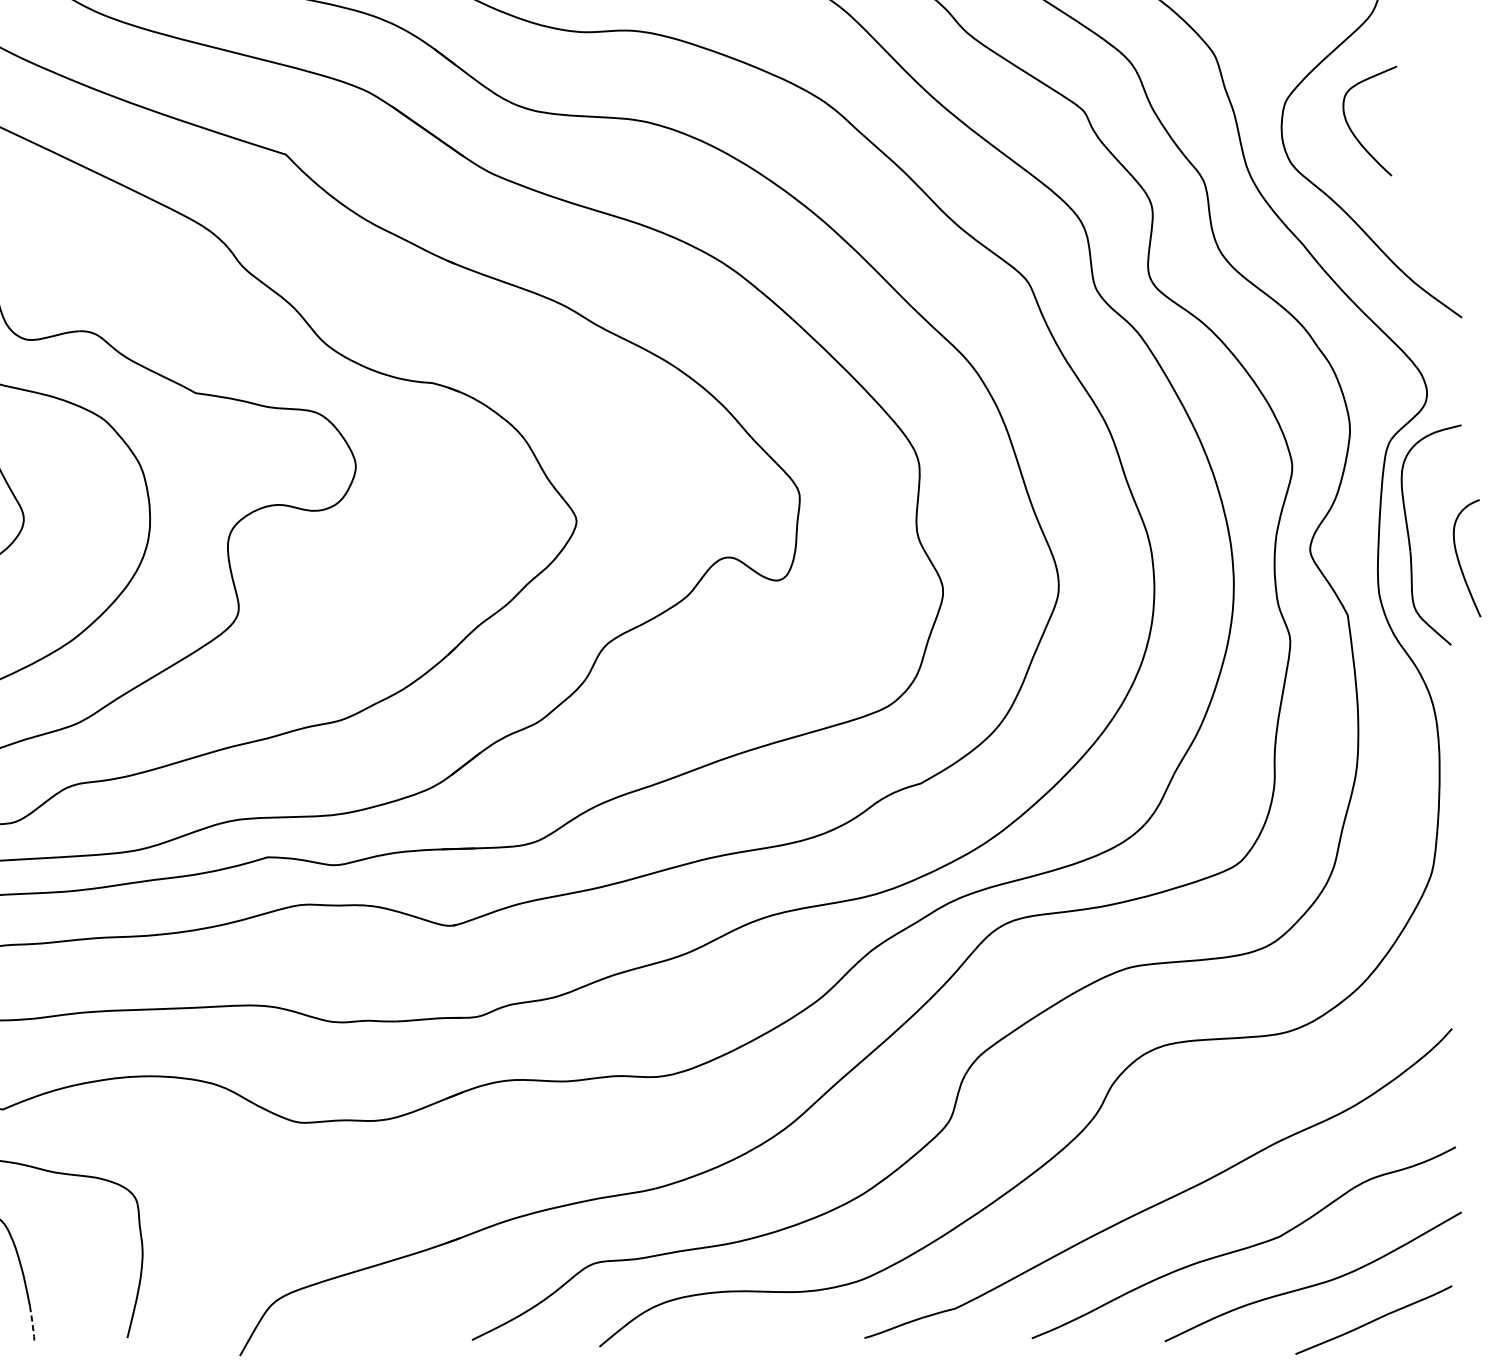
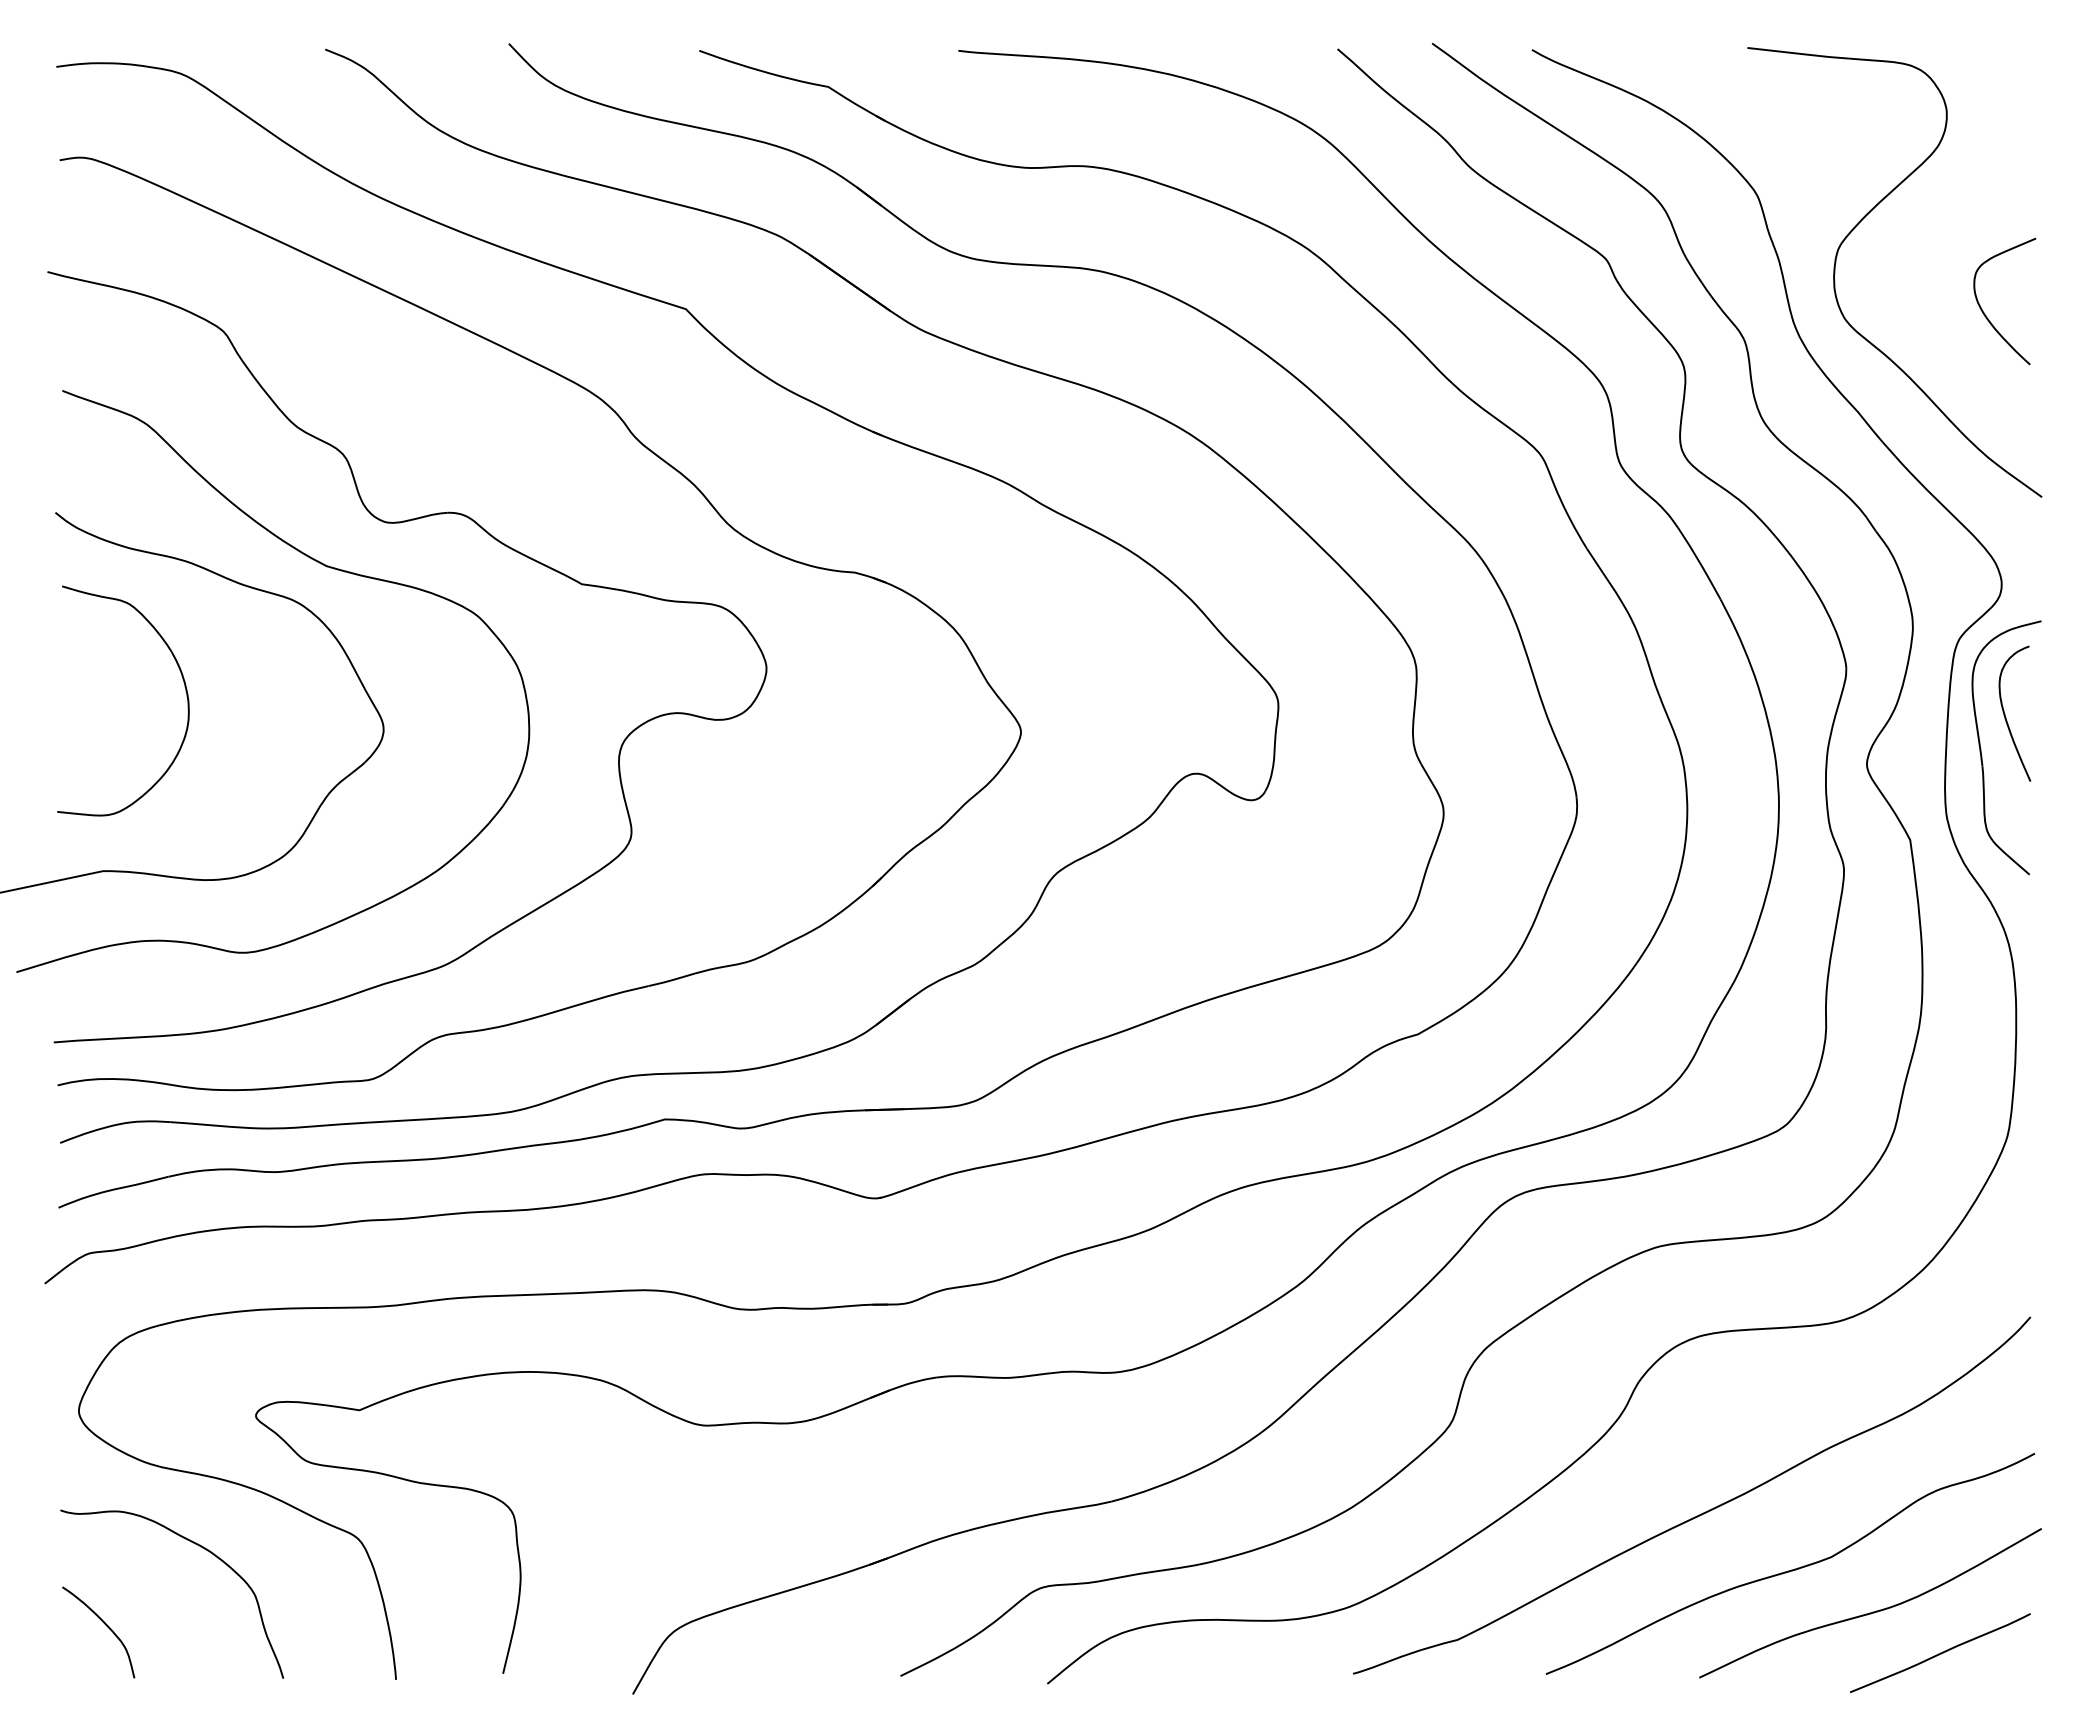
curve: (1354, 133) -> (1986, 315), moved
curve: (1459, 561) -> (2006, 717), moved
line: (32, 1325) -> (393, 1659), dashed -> solid

